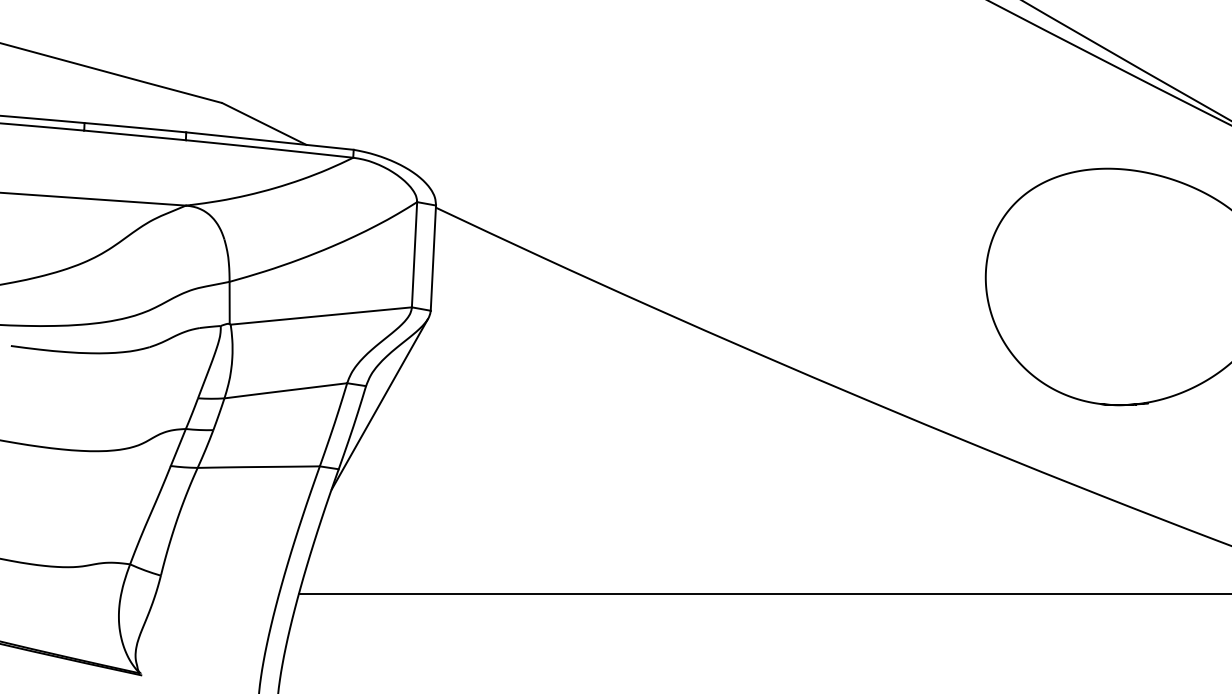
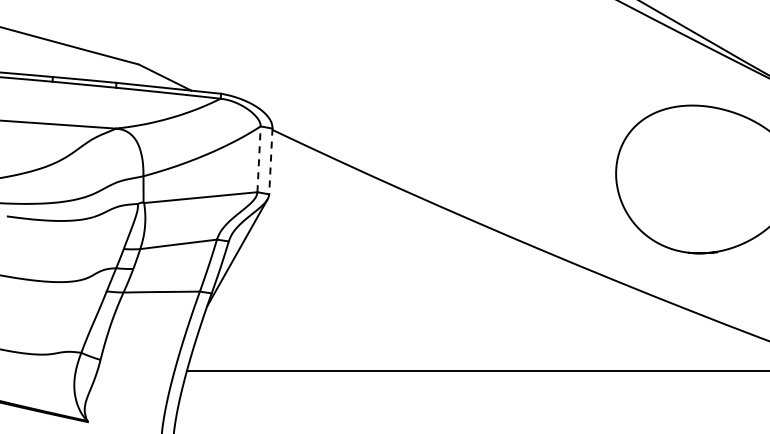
line: (415, 254) -> (259, 159), solid -> dashed
line: (432, 258) -> (270, 161), solid -> dashed

